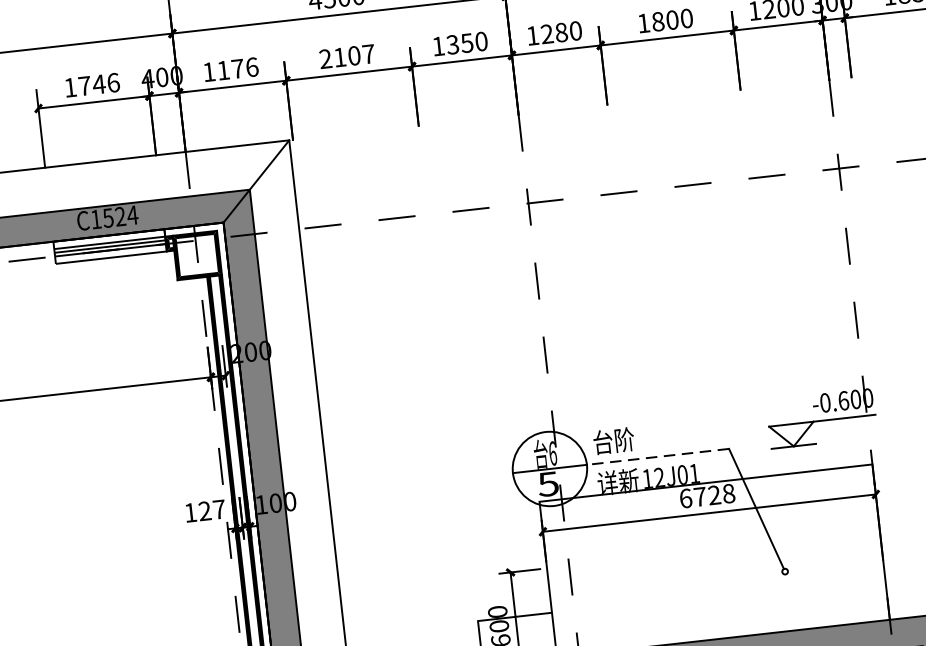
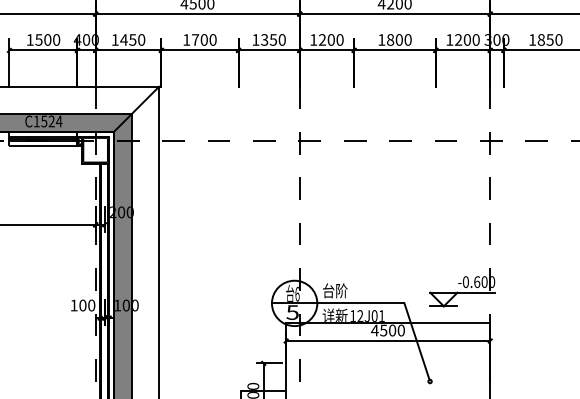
text: (560, 31) -> (330, 39), 1280 -> 1200
text: (346, 55) -> (199, 39), 2107 -> 1700
text: (237, 68) -> (132, 39), 1176 -> 1450
text: (98, 83) -> (47, 39), 1746 -> 1500
line: (657, 457) -> (360, 303), dashed -> solid
text: (706, 496) -> (387, 330), 6728 -> 4500
text: (212, 510) -> (87, 305), 127 -> 100

